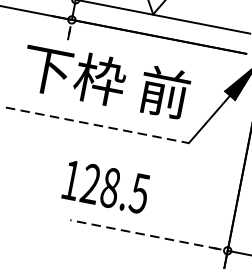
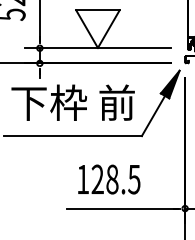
line: (97, 125) -> (73, 136), dashed -> solid
text: (106, 187) -> (109, 179), moved
line: (143, 234) -> (121, 208), dashed -> solid

